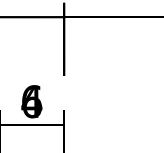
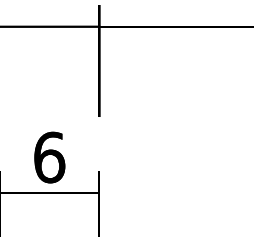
text: (31, 101) -> (48, 157), 4 -> 6

